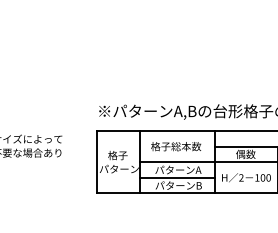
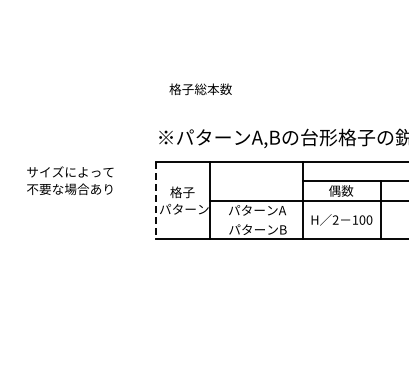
text: (175, 146) -> (200, 89), moved
line: (96, 162) -> (156, 200), solid -> dashed
line: (177, 177) -> (256, 219), removed

